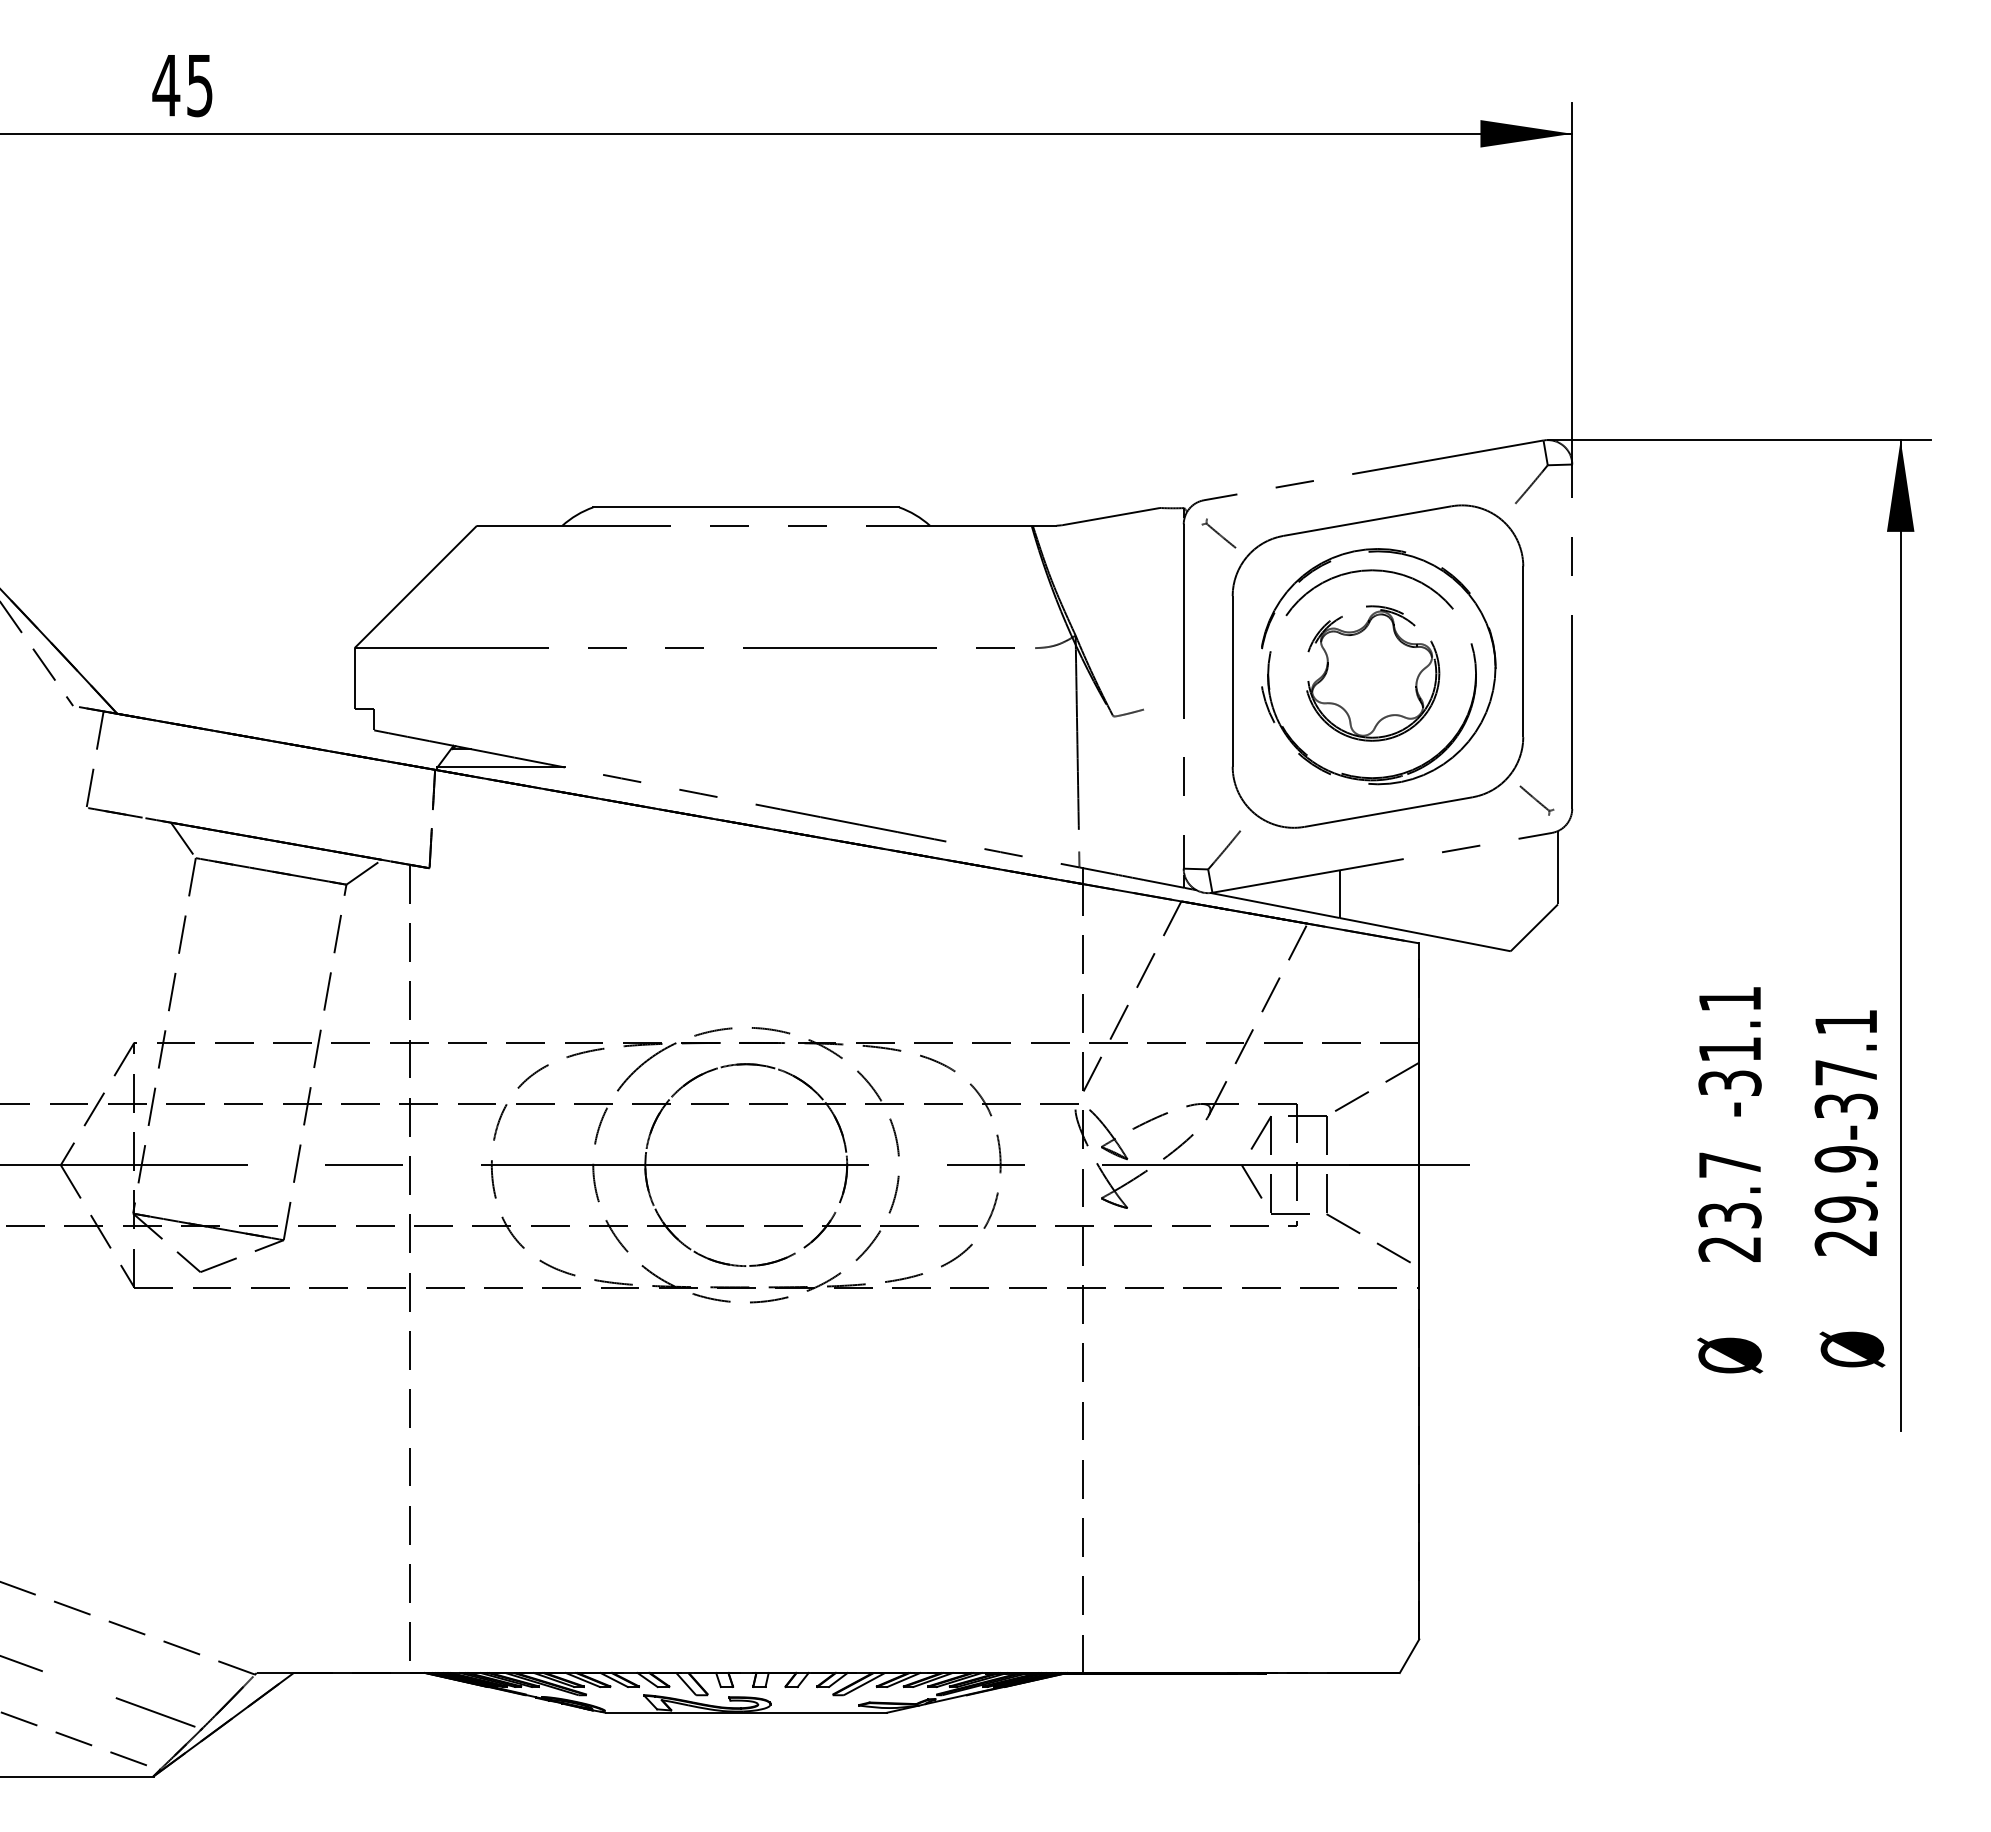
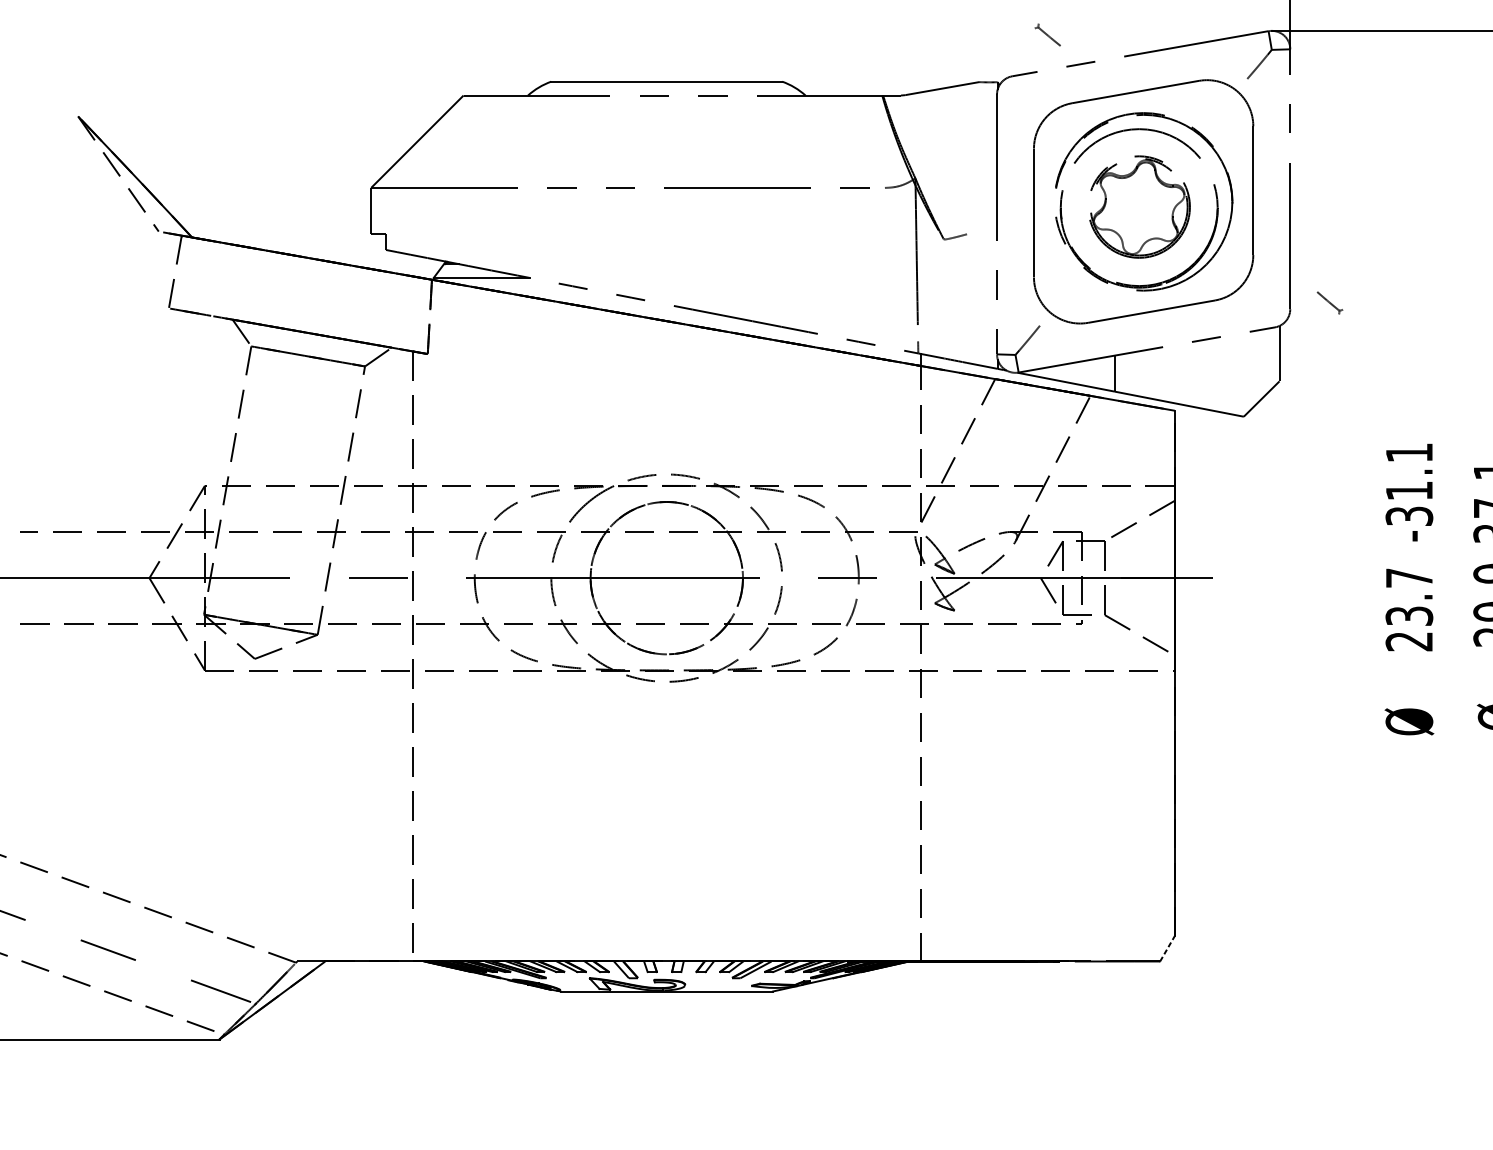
part: (1218, 533) -> (1047, 34), moved
part: (1536, 800) -> (1329, 302), moved
line: (1409, 1655) -> (1167, 948), solid -> dashed

